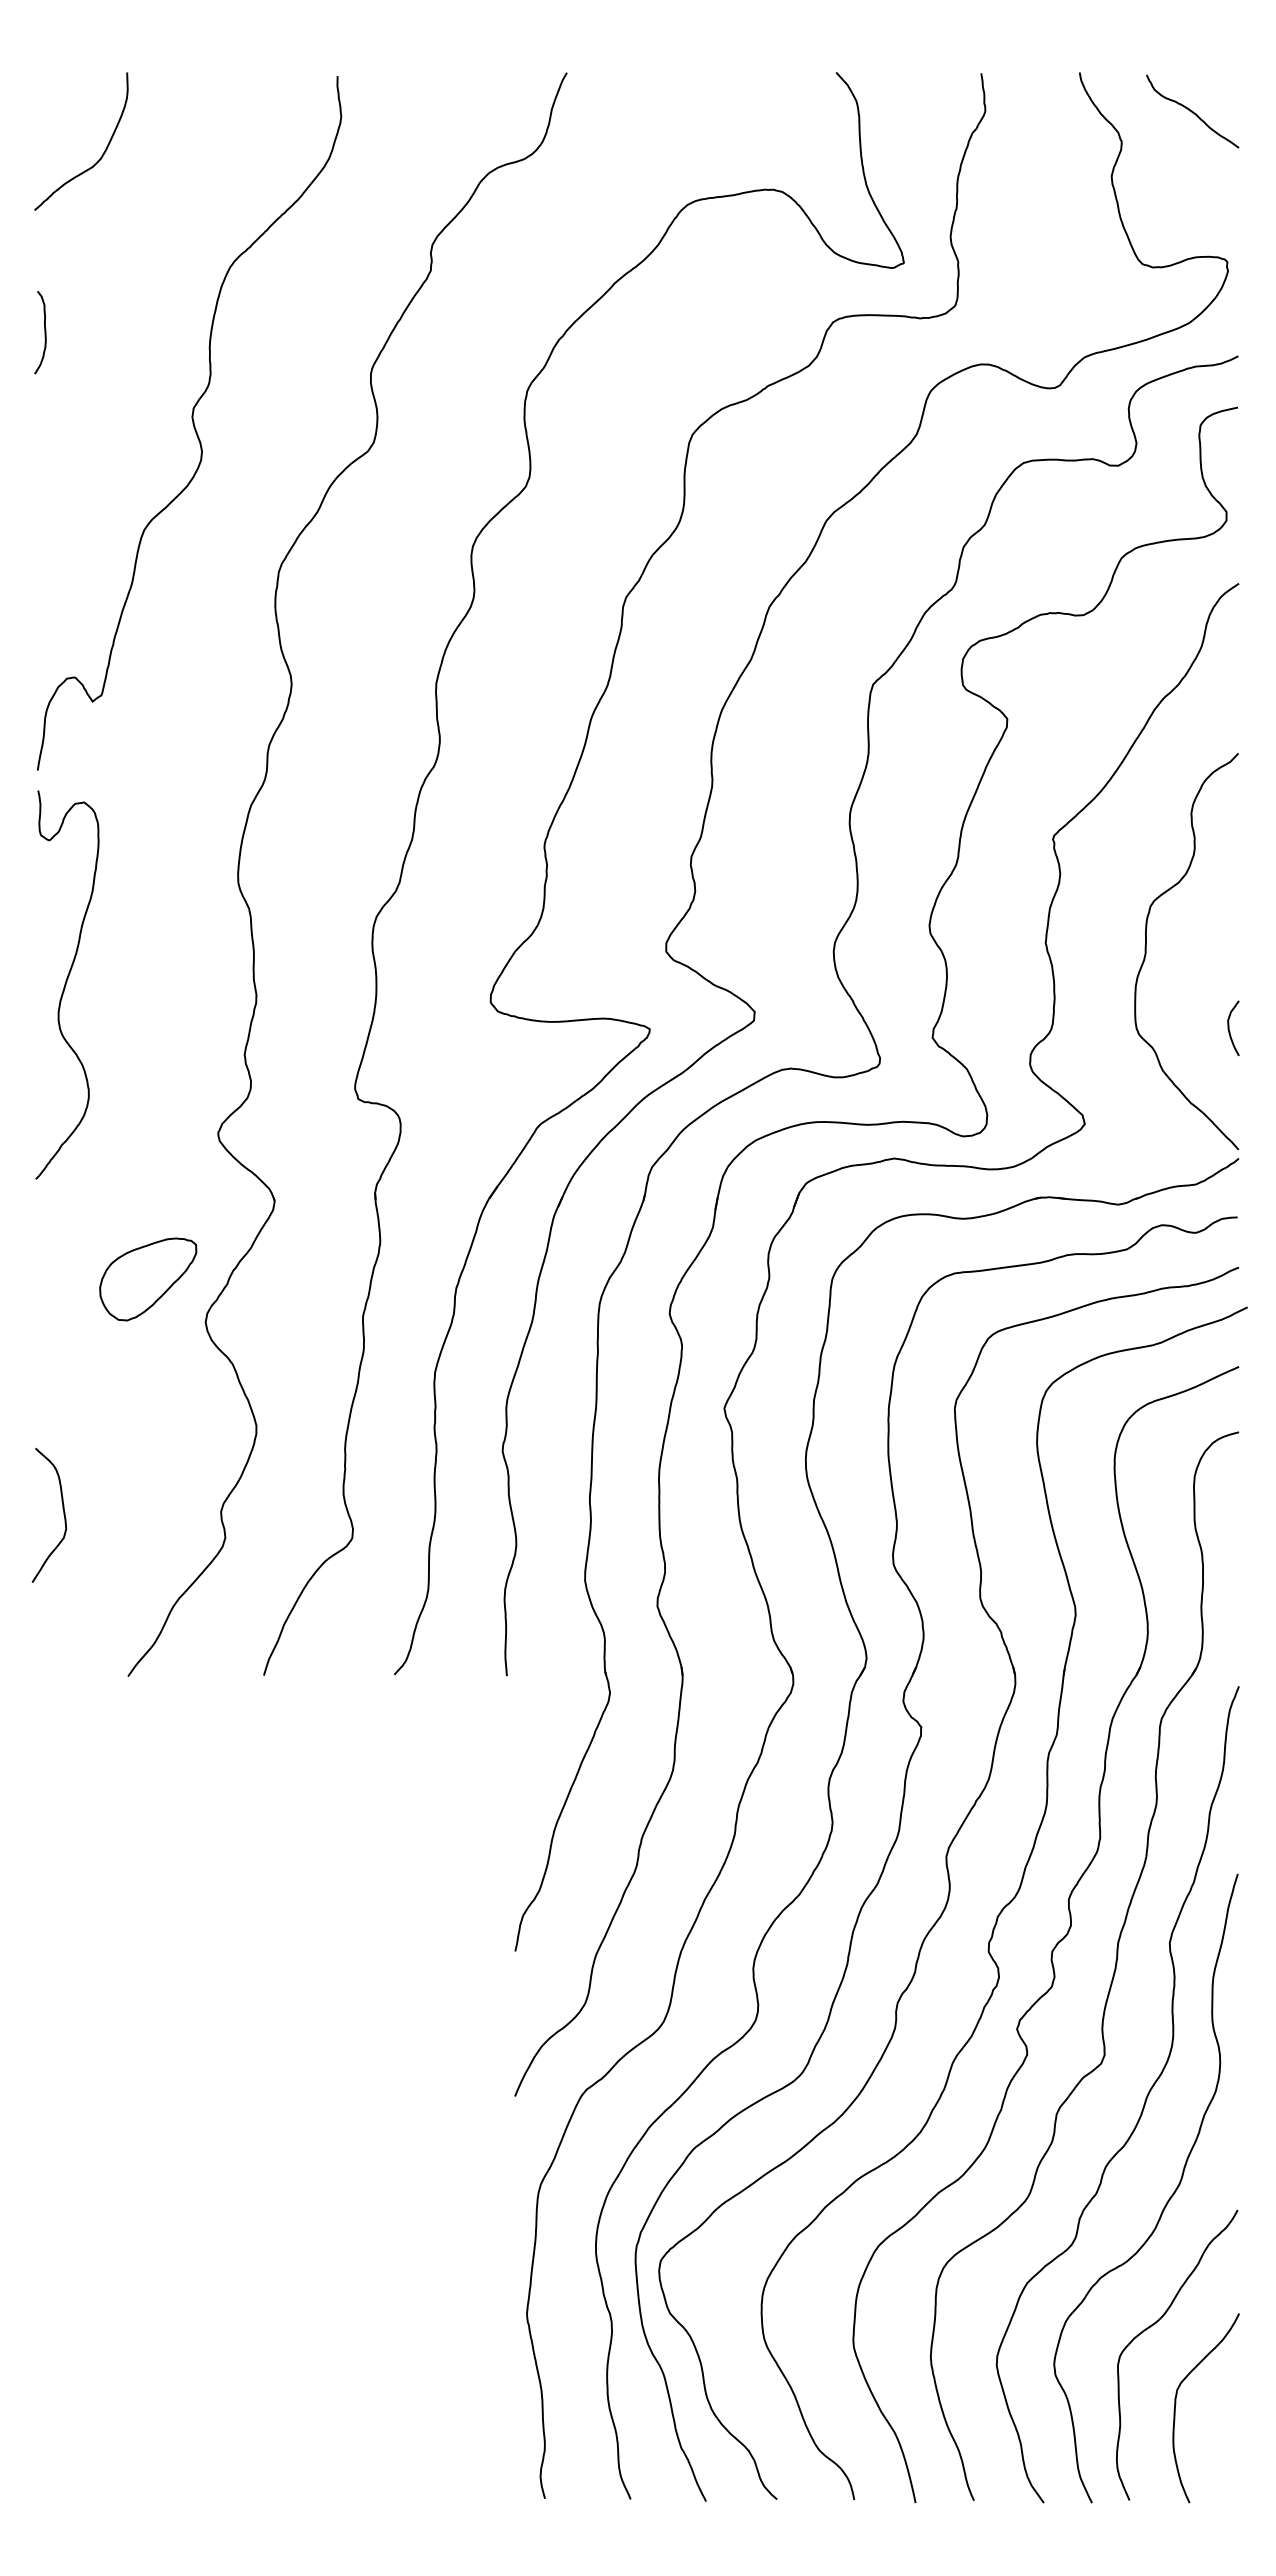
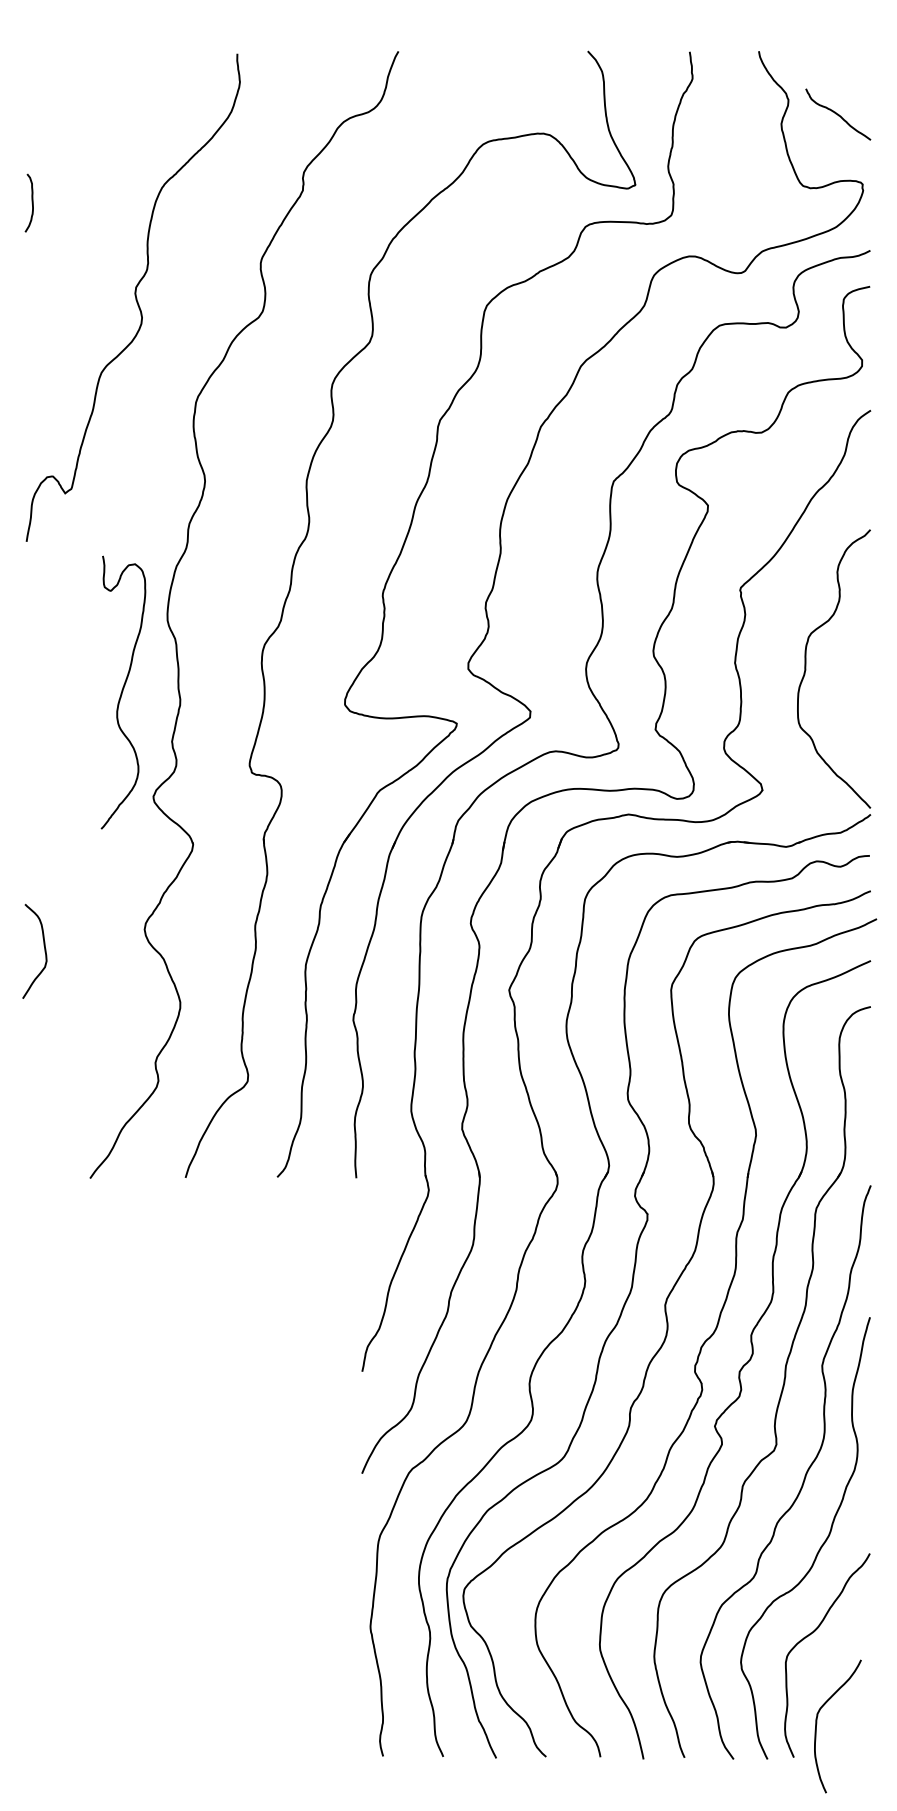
curve: (1192, 111) -> (838, 114), moved
curve: (102, 153) -> (72, 108), removed
curve: (44, 332) -> (32, 203), moved
curve: (66, 984) -> (122, 692), moved
curve: (1229, 1028) -> (864, 723), removed
part: (148, 1279) -> (104, 899), removed
curve: (62, 1509) -> (44, 947), moved
curve: (1176, 2404) -> (817, 1723), moved

